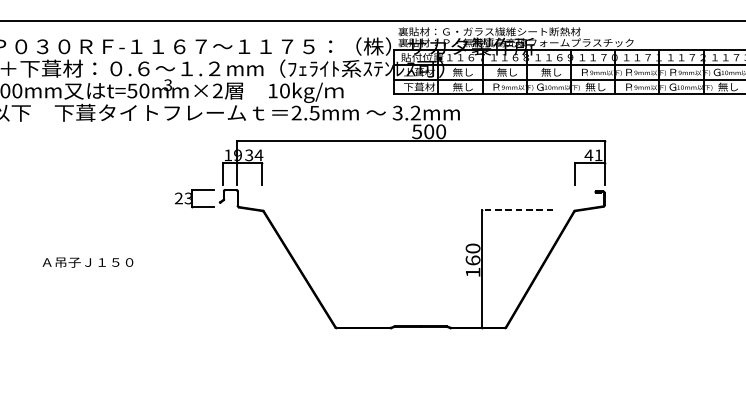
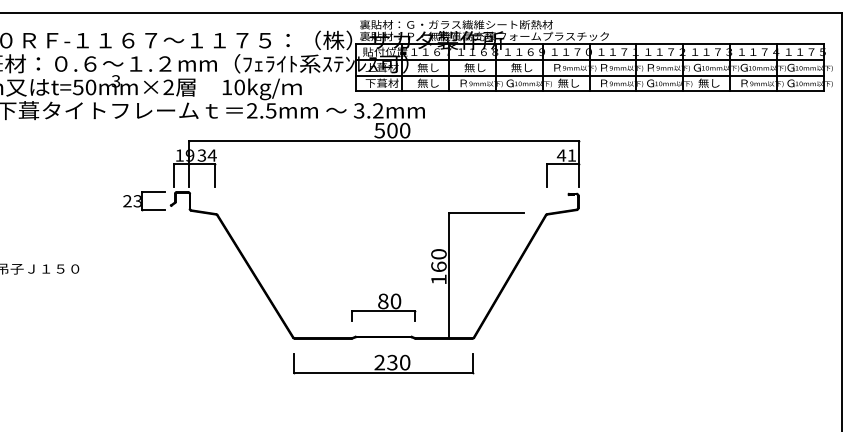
line: (517, 210) -> (486, 213), dashed -> solid
part: (420, 298) -> (383, 307), added
part: (420, 351) -> (383, 363), added

